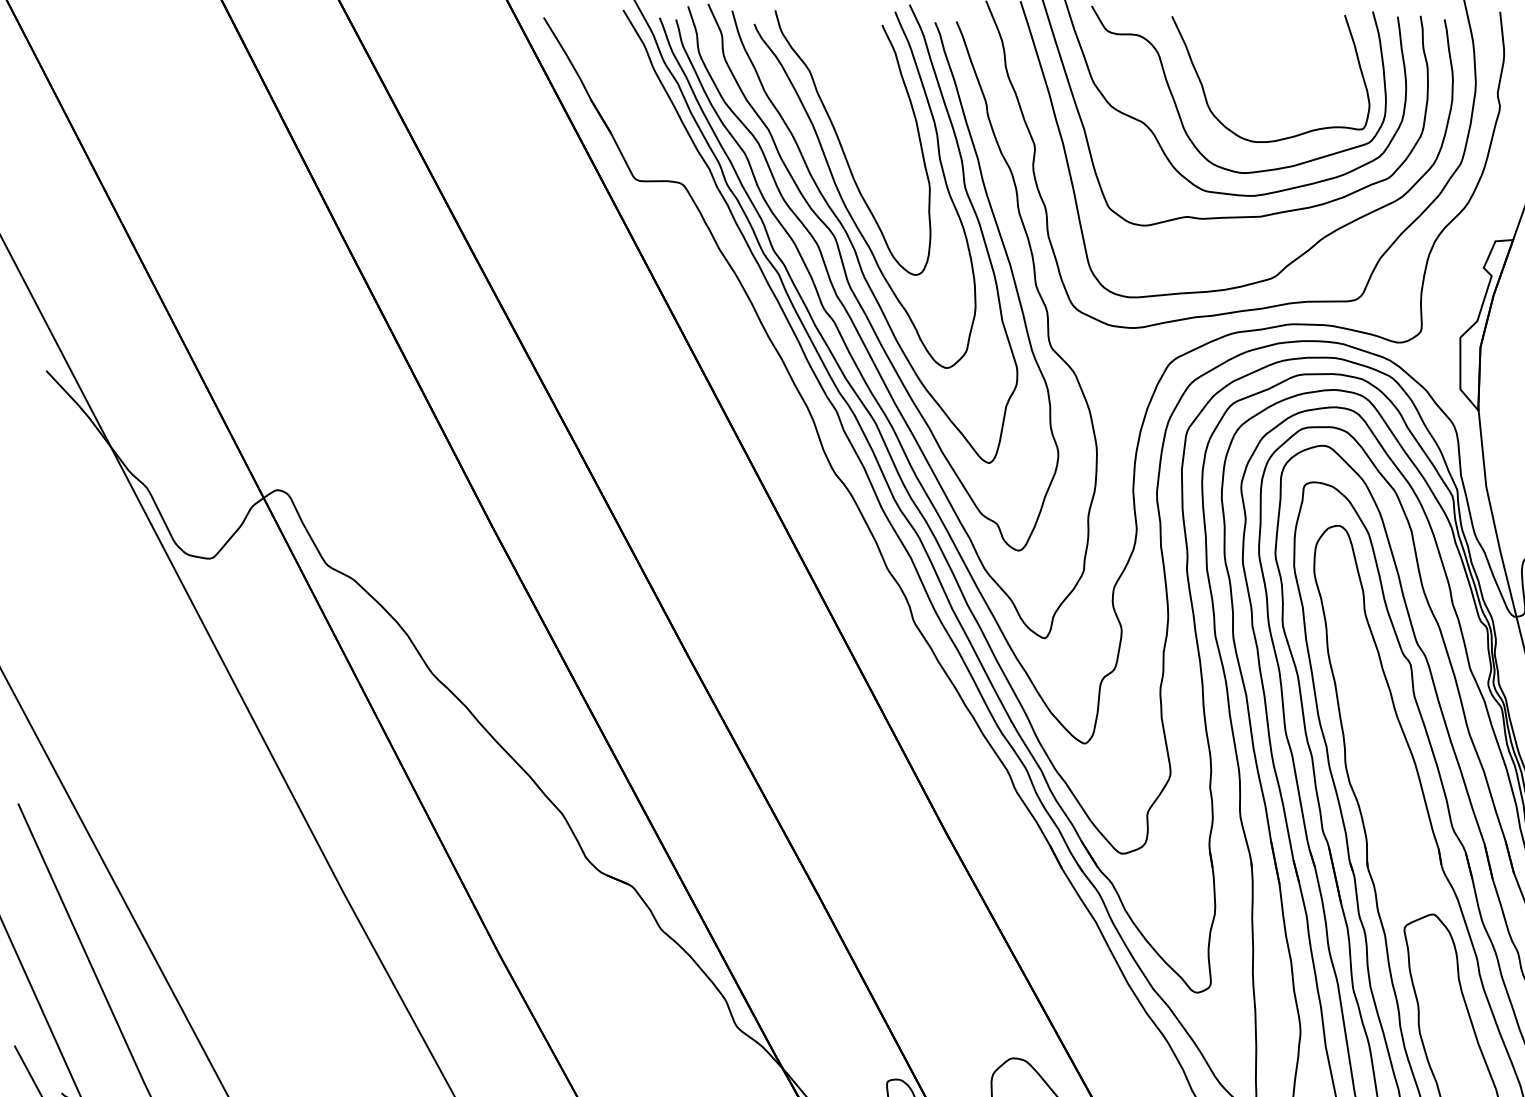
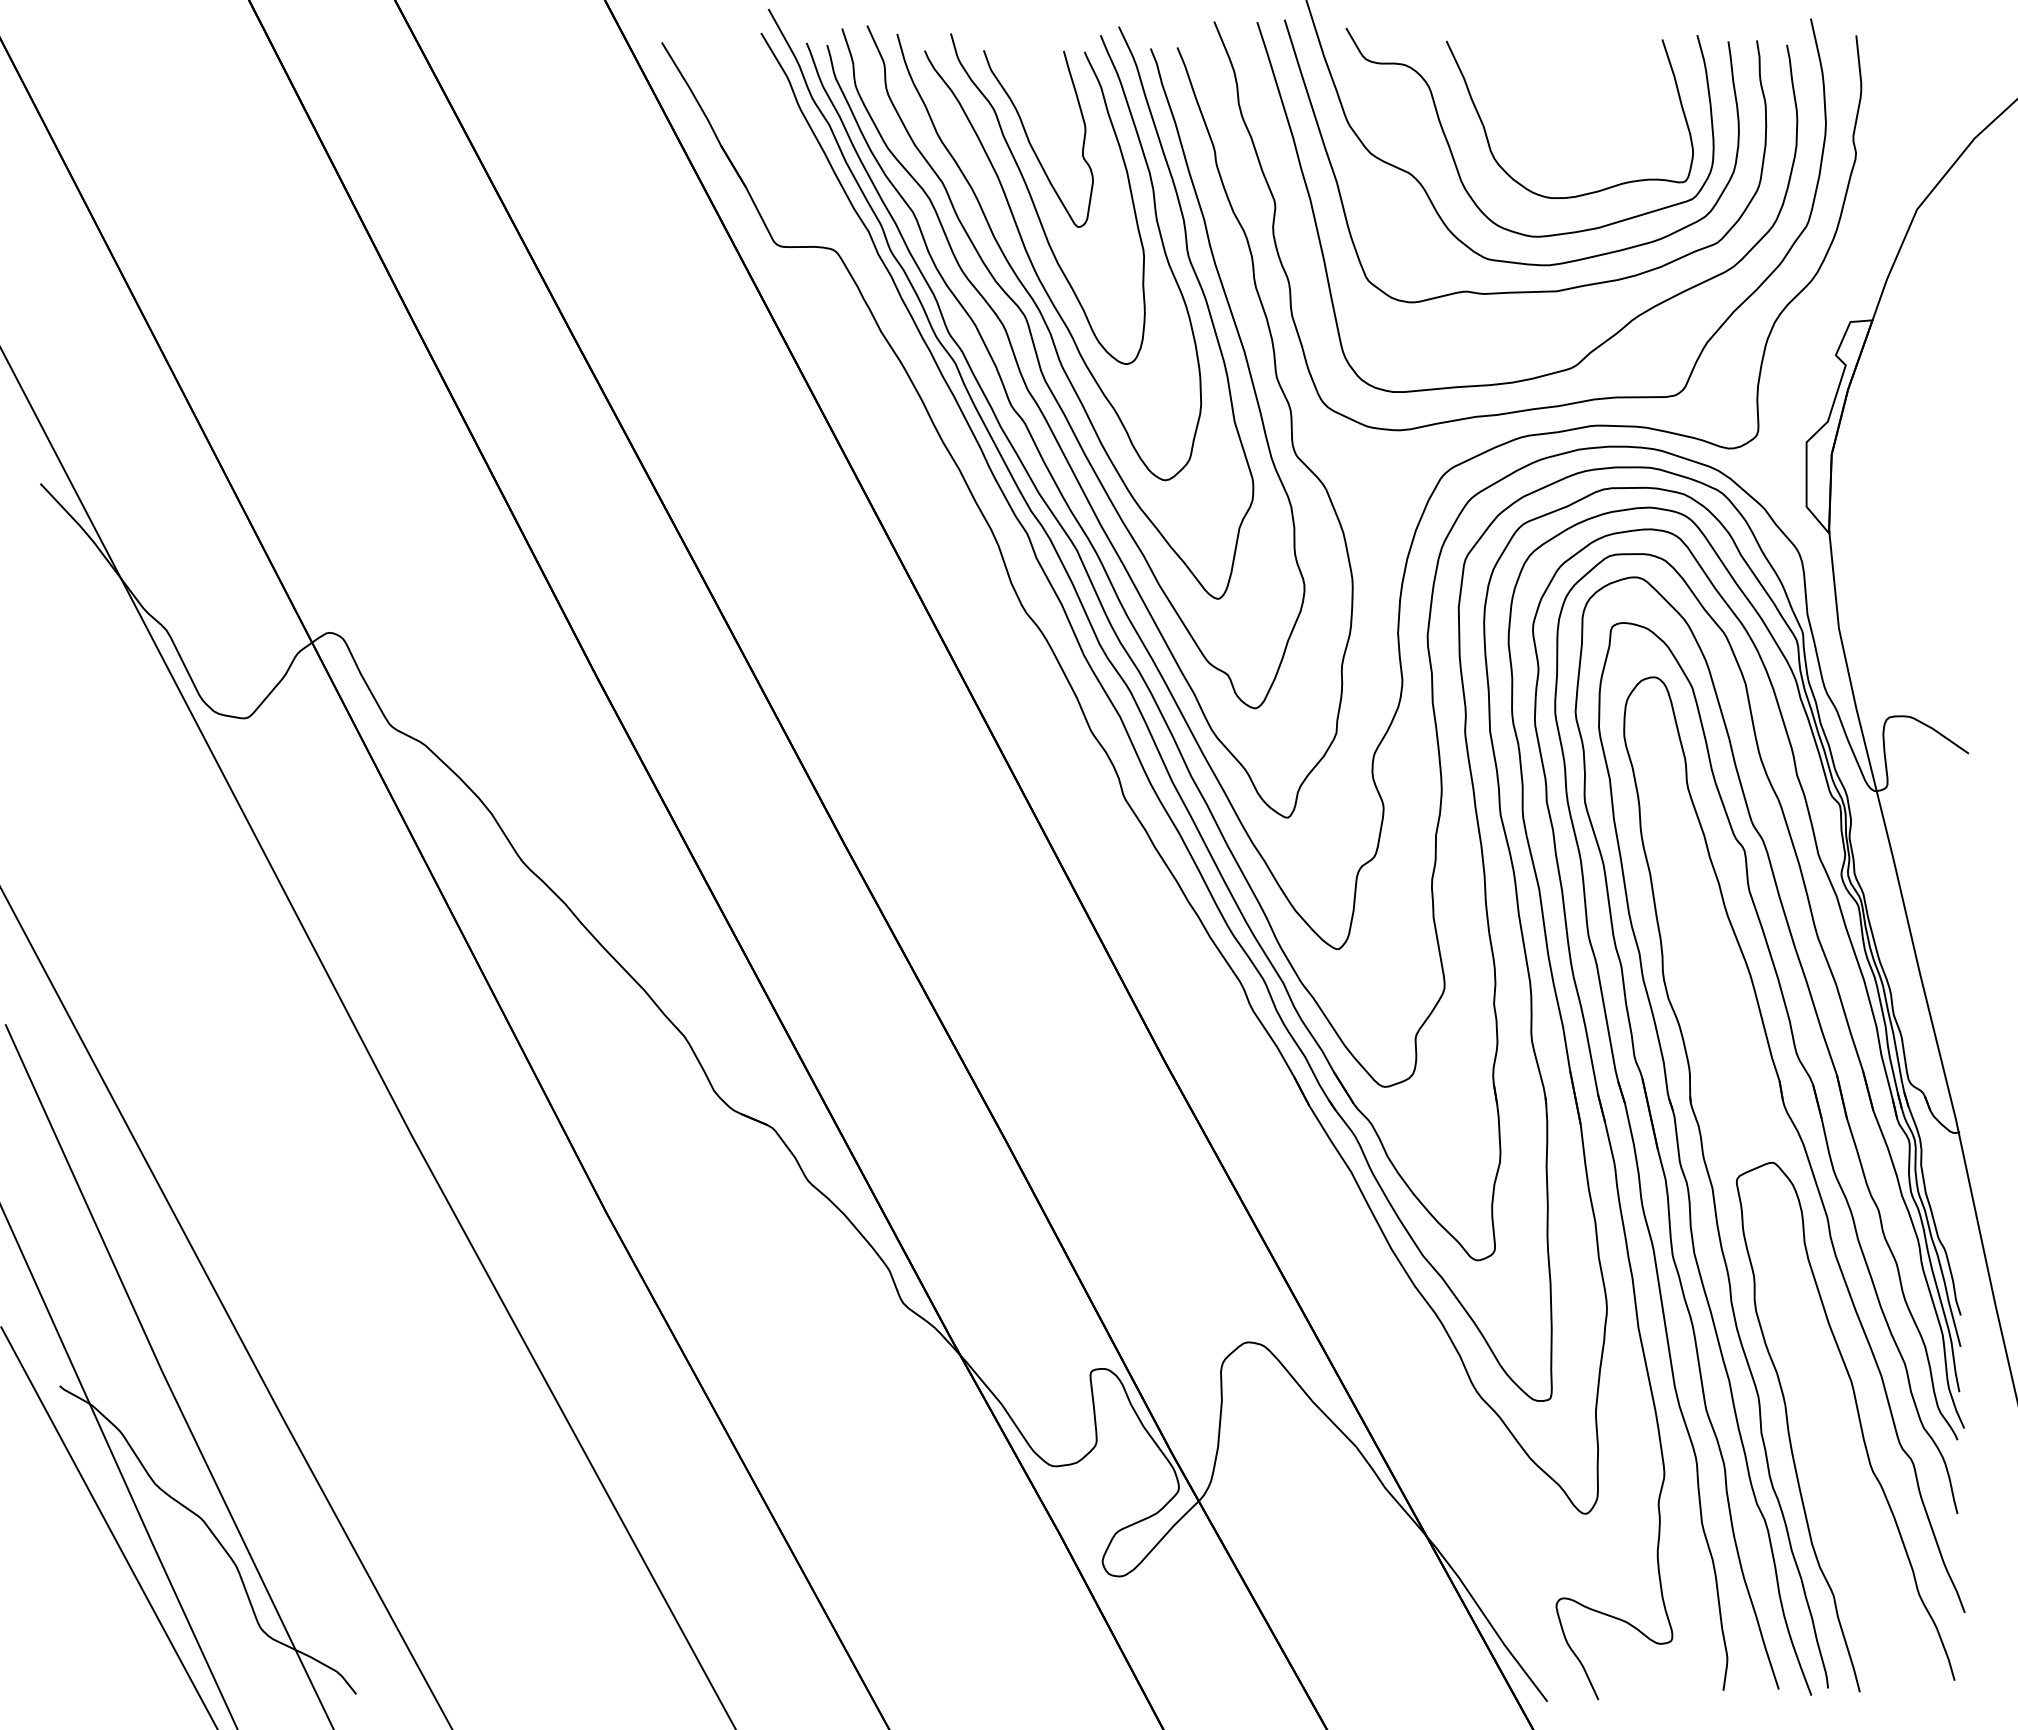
curve: (838, 97) -> (1030, 142), added

